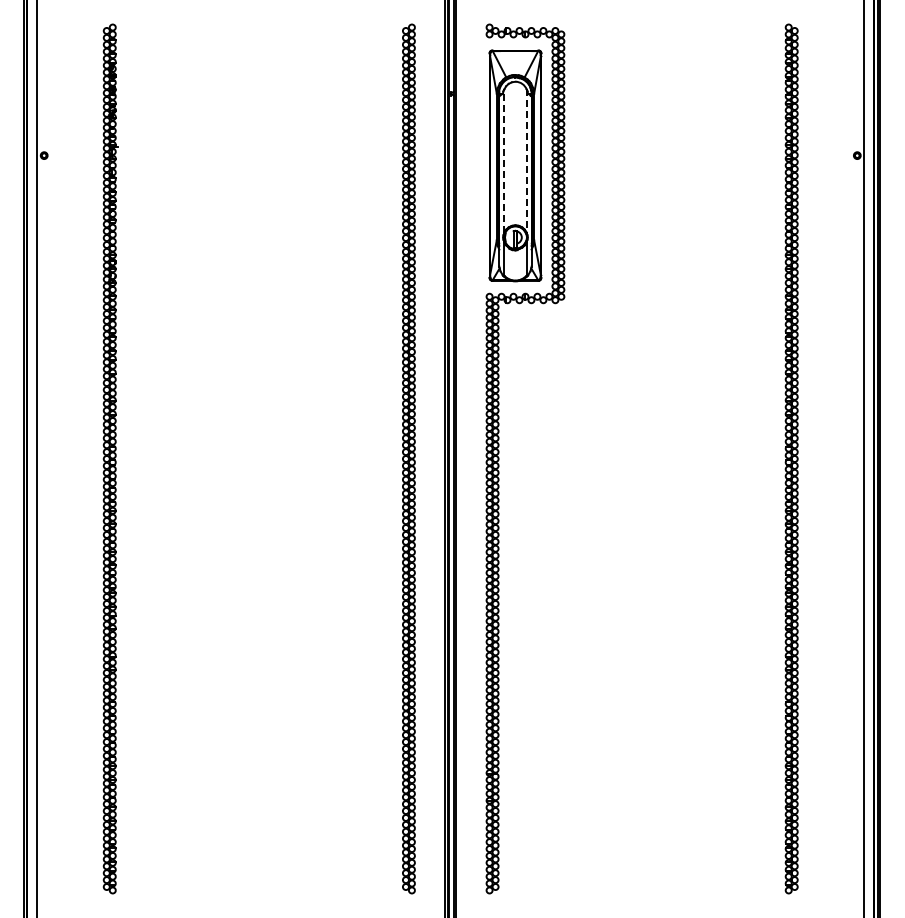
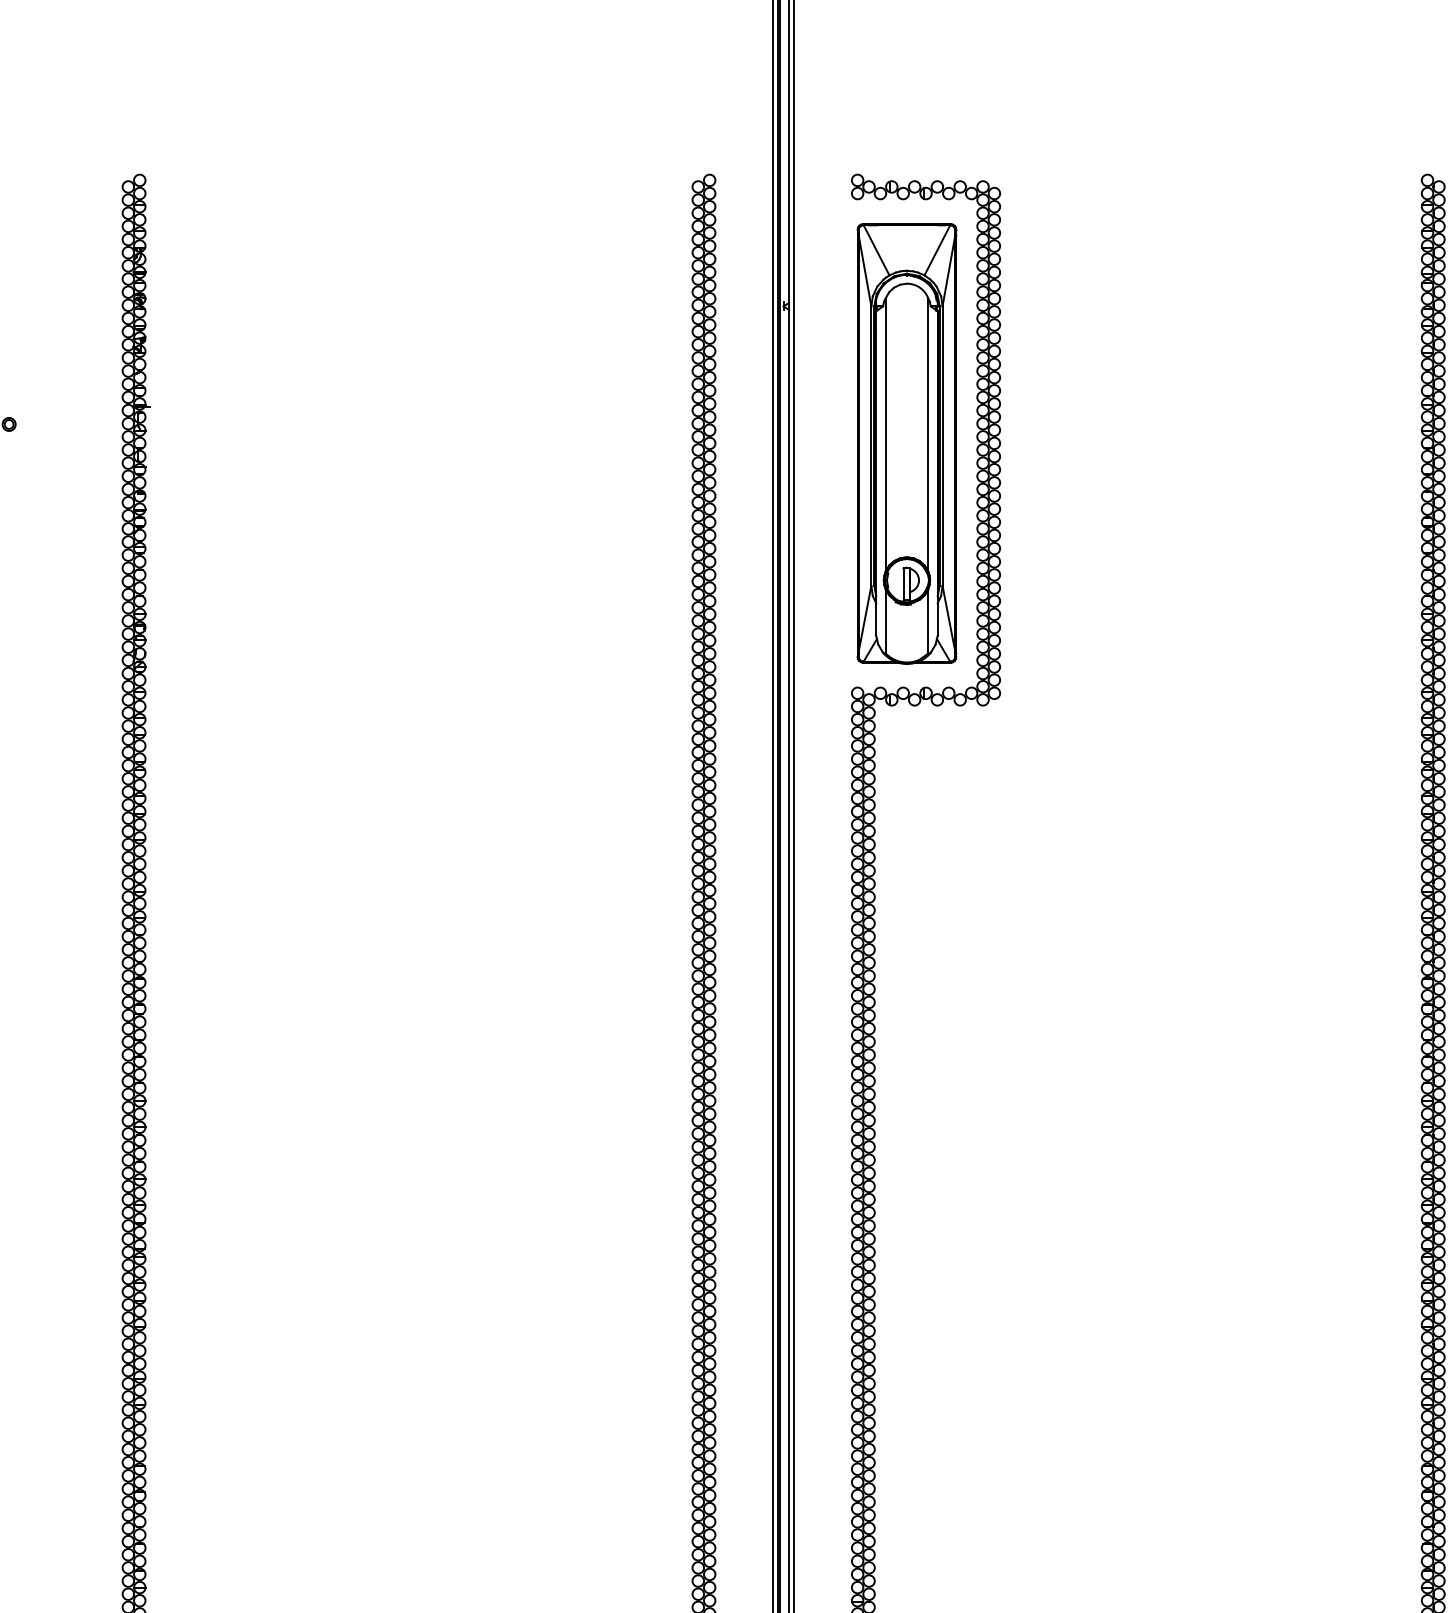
line: (504, 161) -> (886, 435), dashed -> solid
line: (526, 161) -> (927, 435), dashed -> solid

